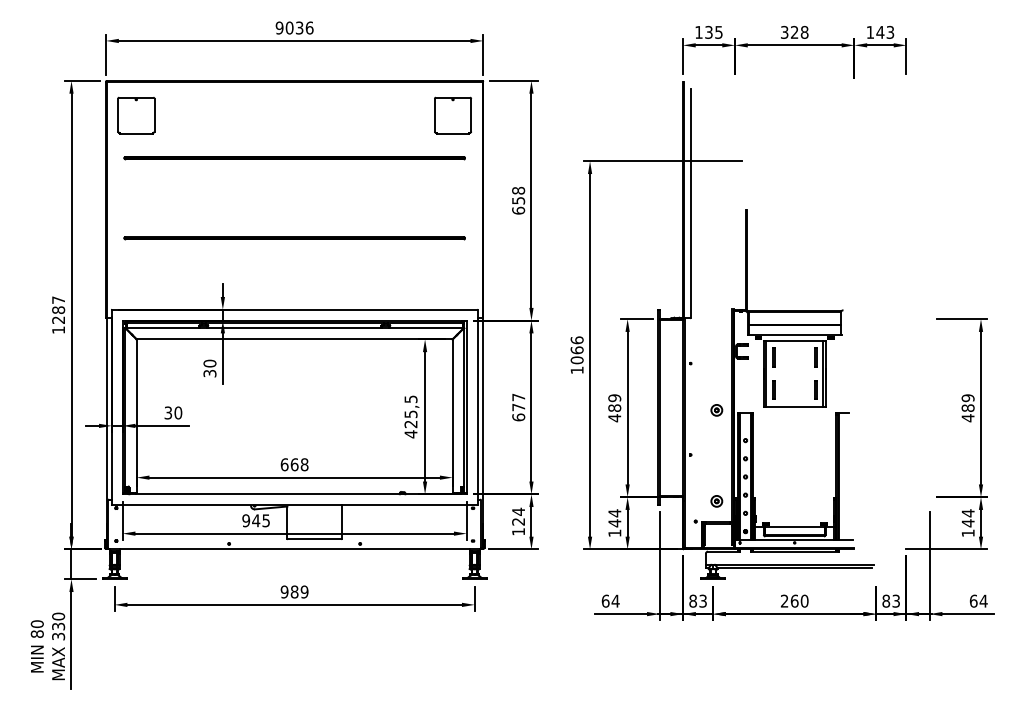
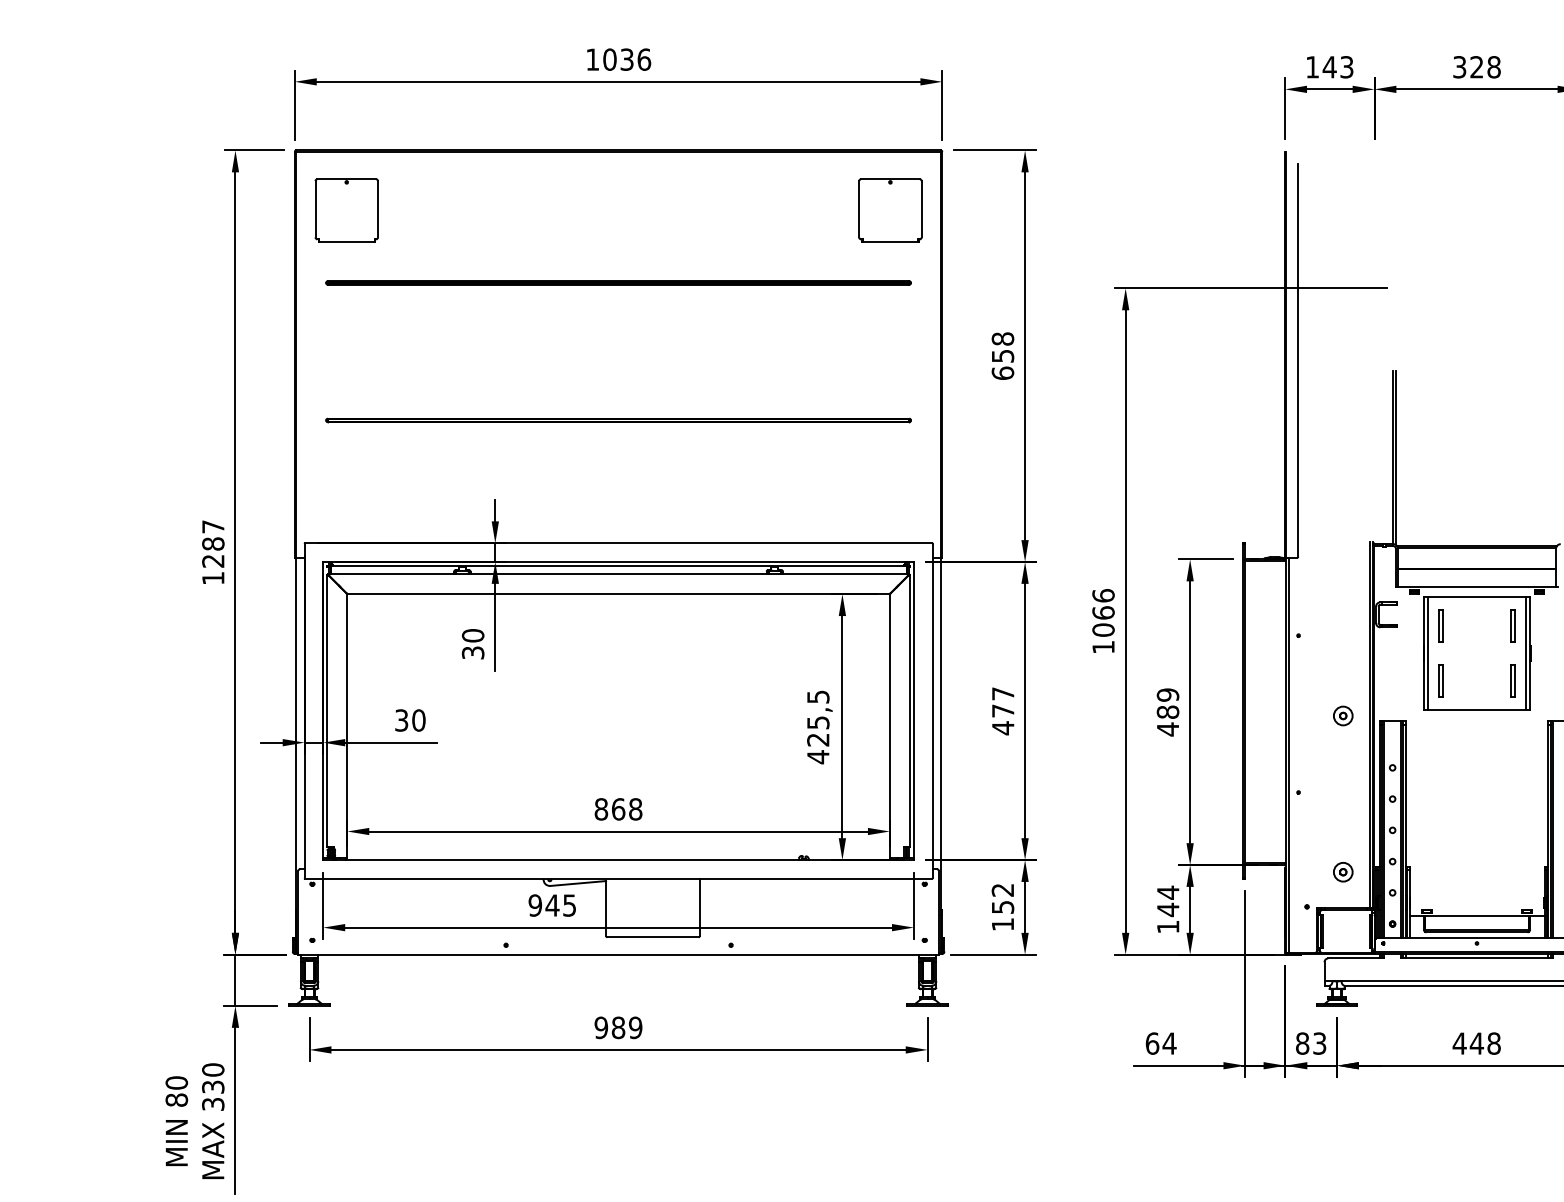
text: (279, 27) -> (592, 58), 9036 -> 1036
text: (713, 31) -> (1337, 65), 135 -> 143
text: (518, 417) -> (1002, 728), 677 -> 477
text: (284, 464) -> (601, 808), 668 -> 868
text: (518, 516) -> (1002, 898), 124 -> 152
text: (794, 600) -> (1476, 1042), 260 -> 448

